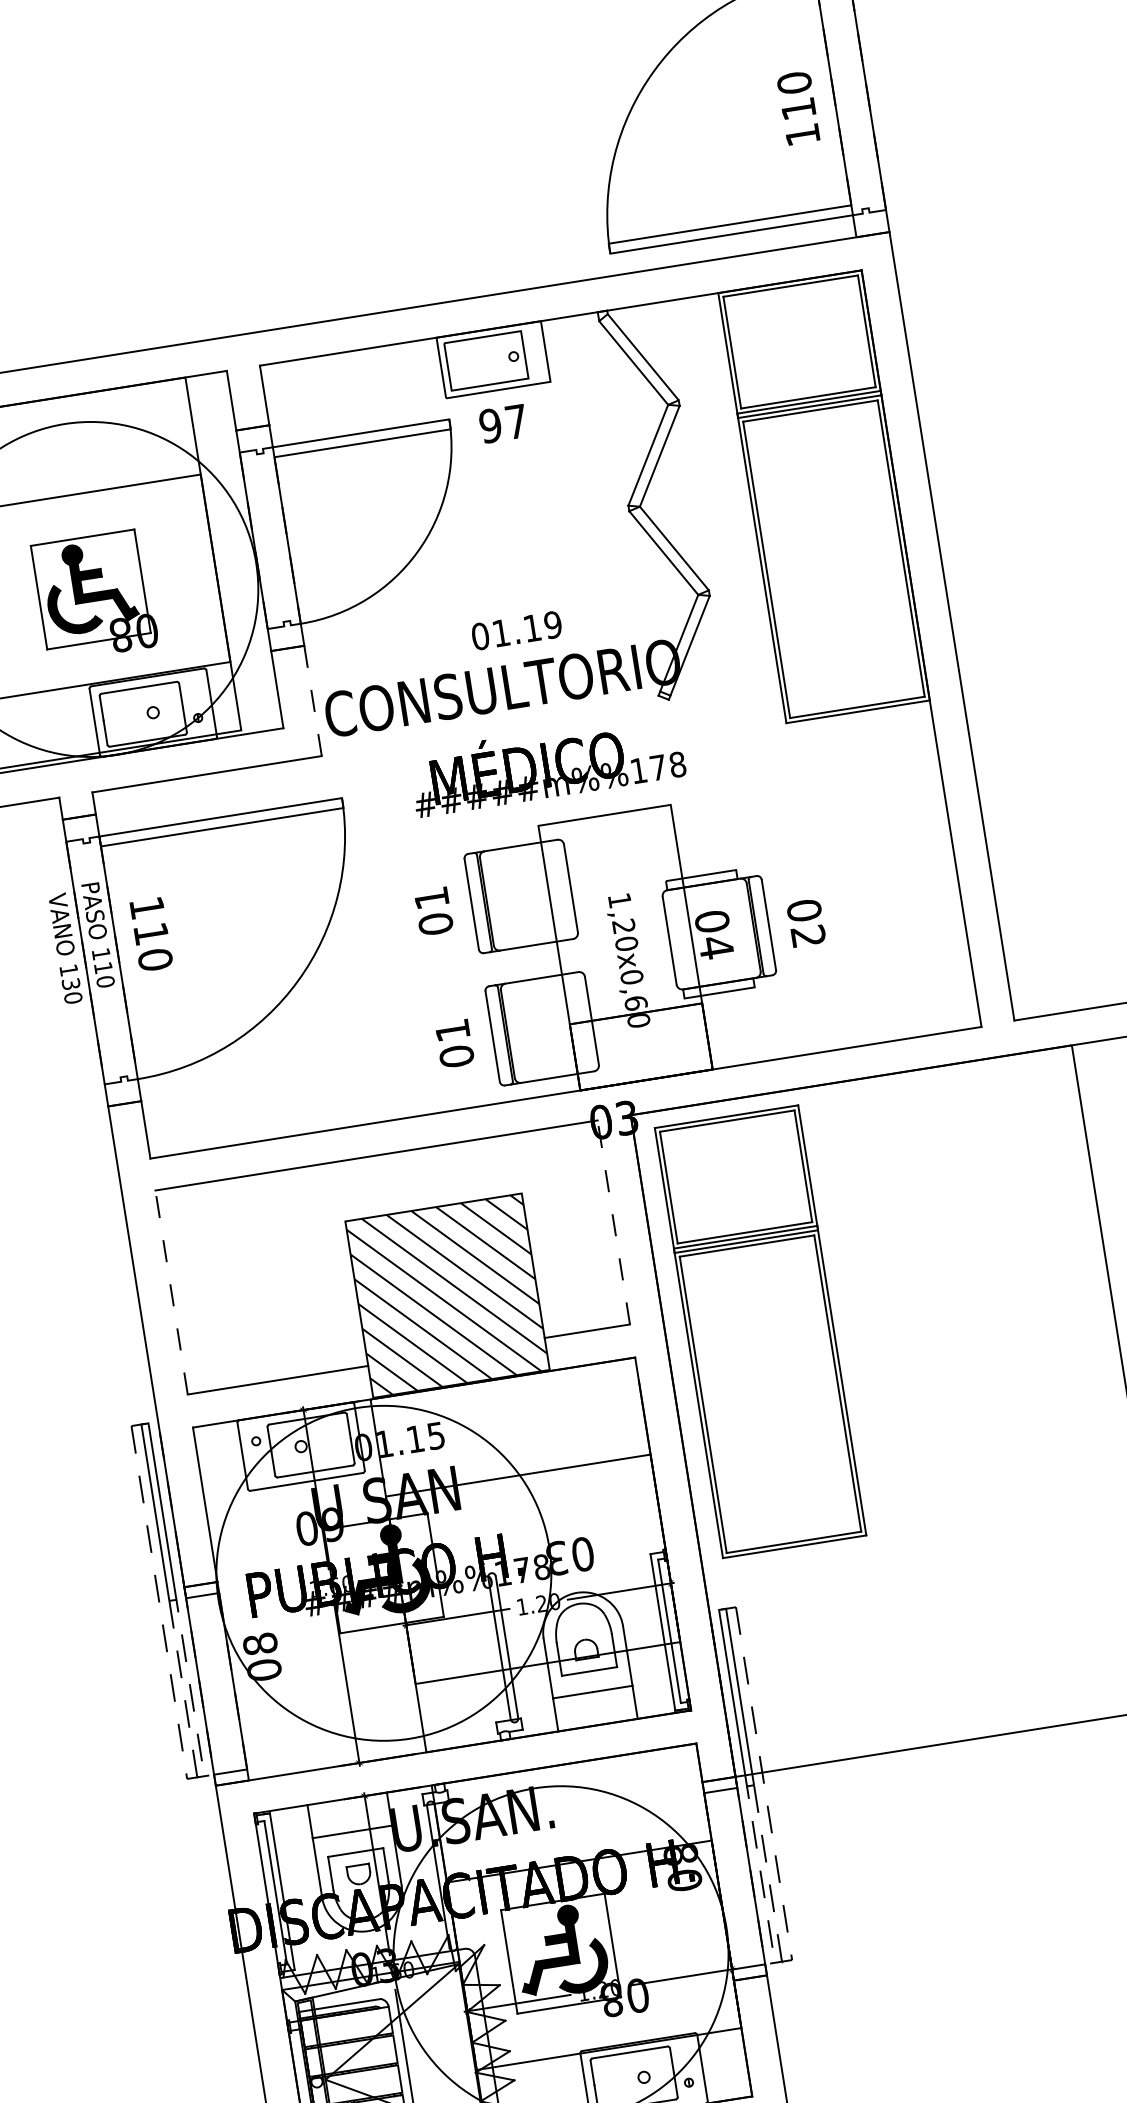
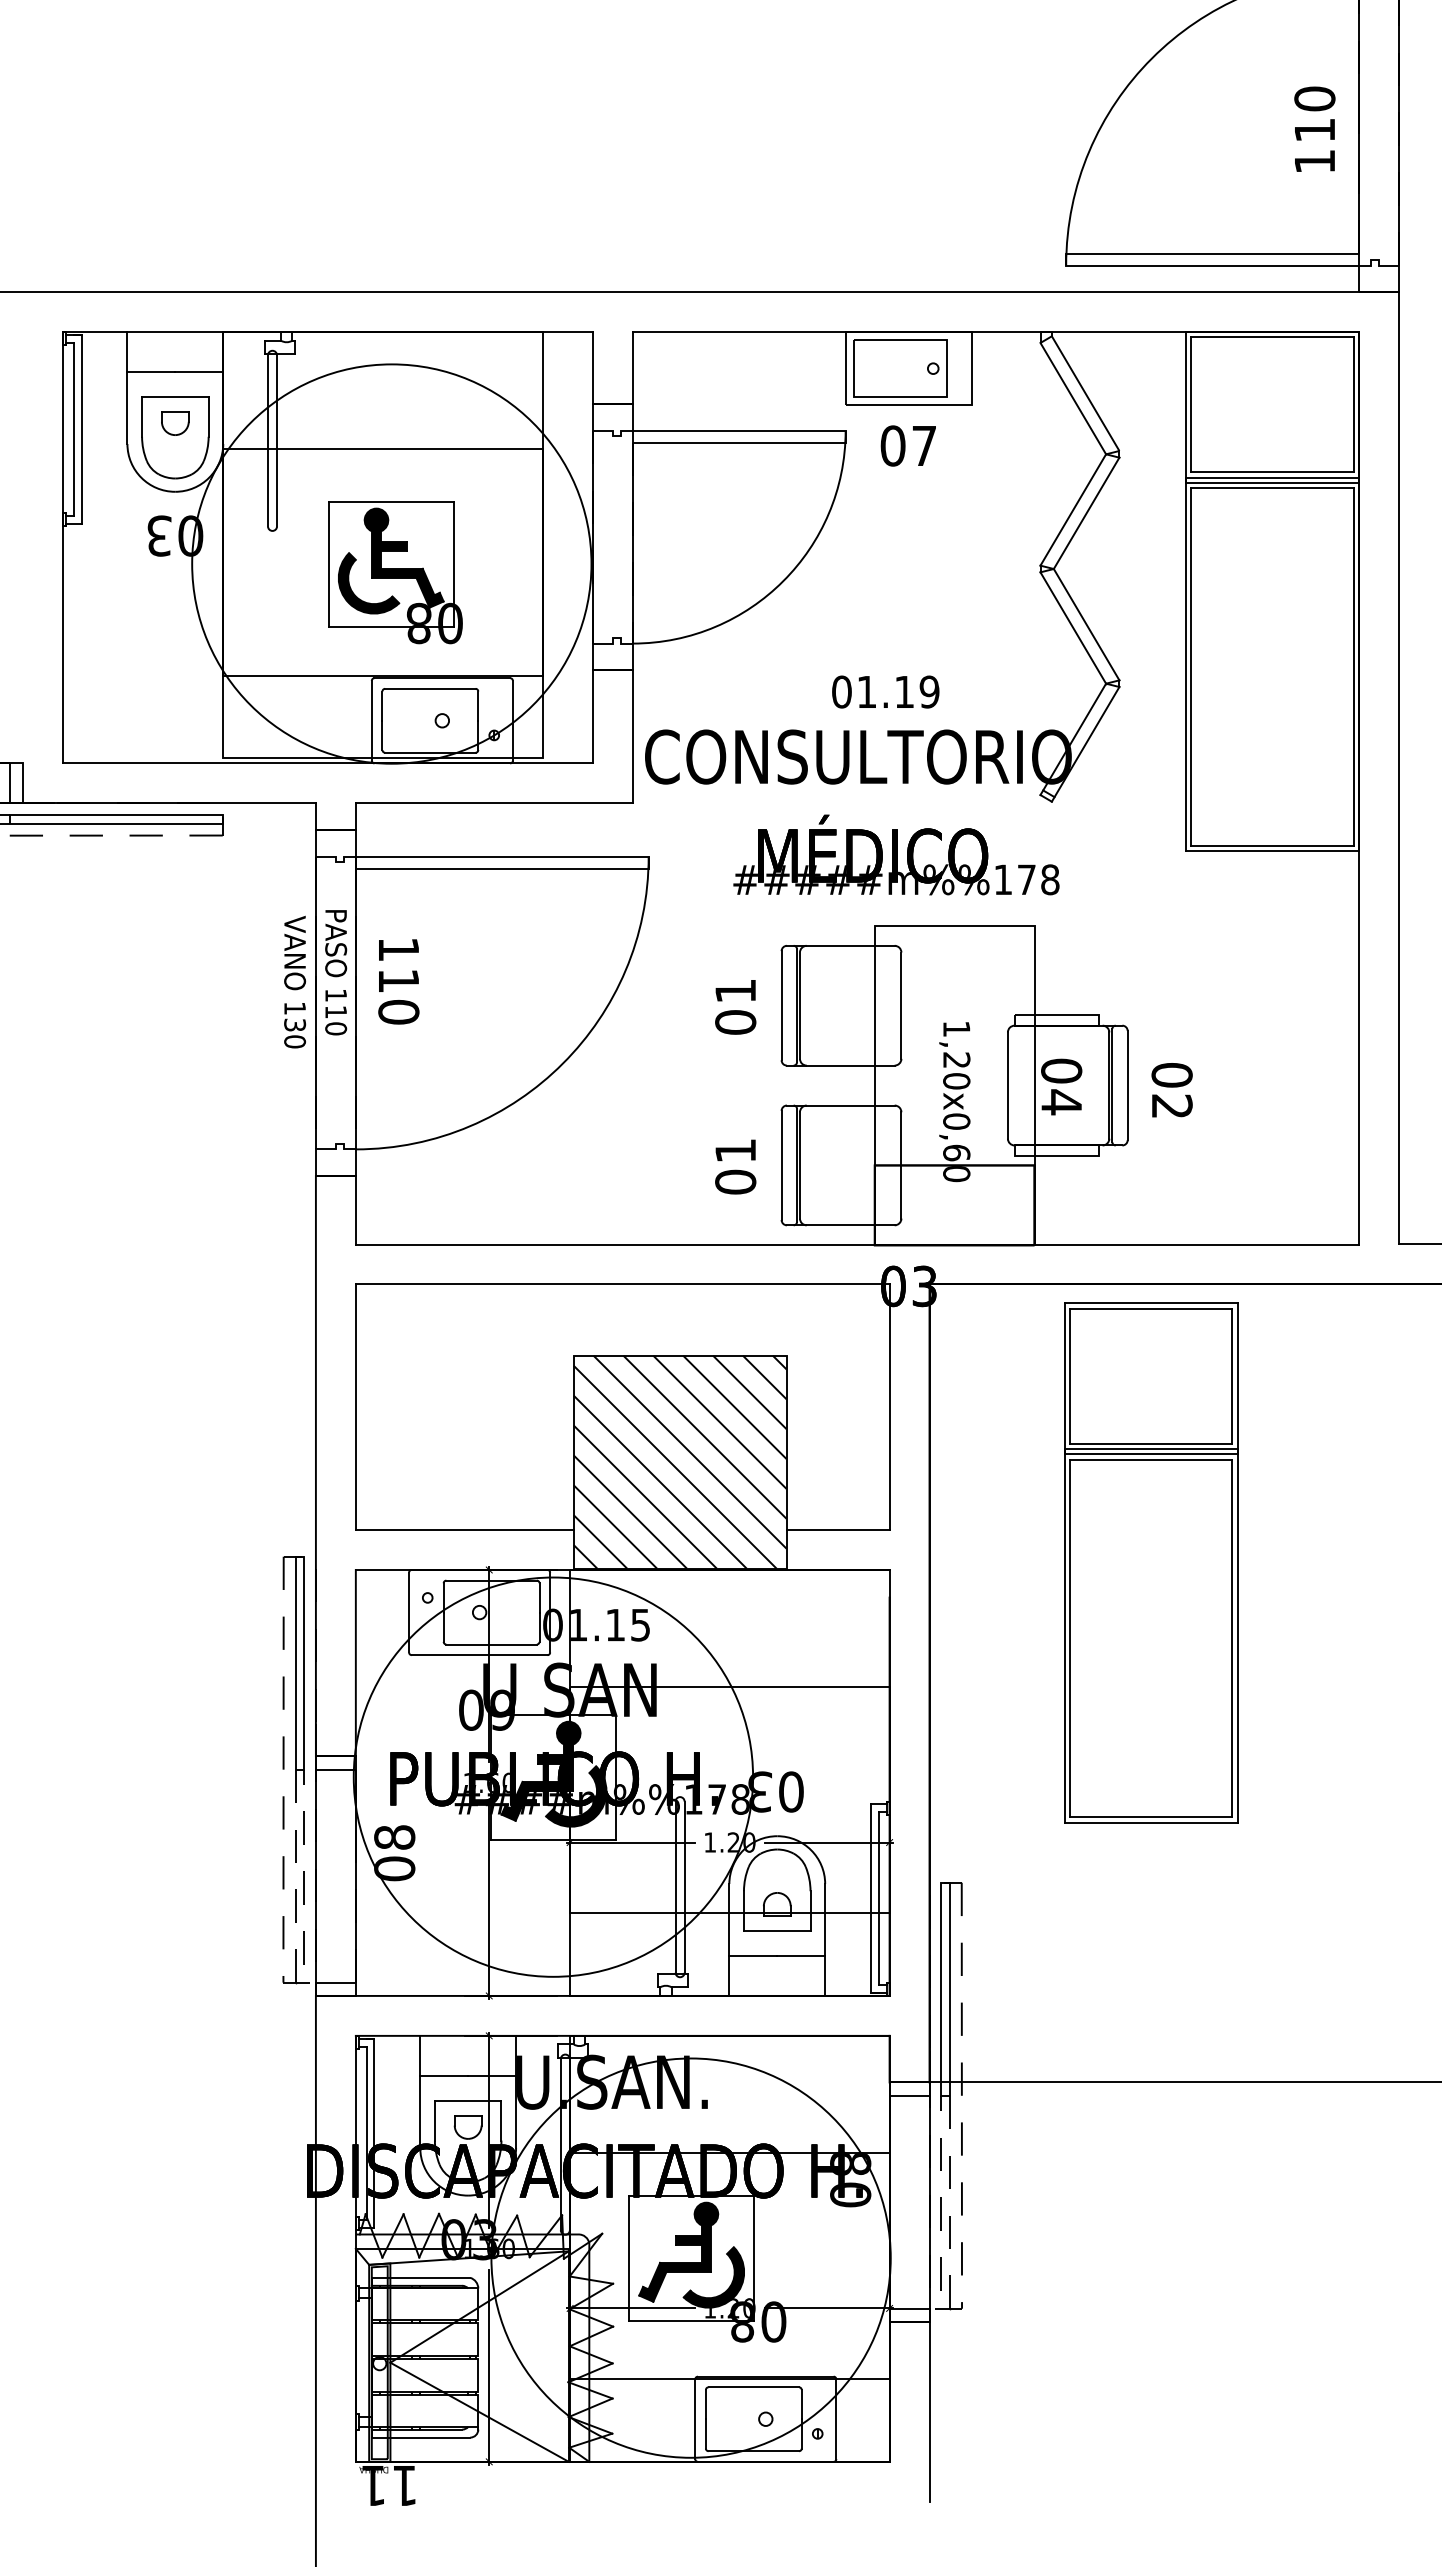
text: (490, 425) -> (892, 445), 97 -> 07
line: (312, 700) -> (632, 736), dashed -> solid
line: (613, 1222) -> (889, 1406), dashed -> solid
line: (171, 1292) -> (355, 1406), dashed -> solid
part: (760, 1331) -> (1151, 1562), moved

